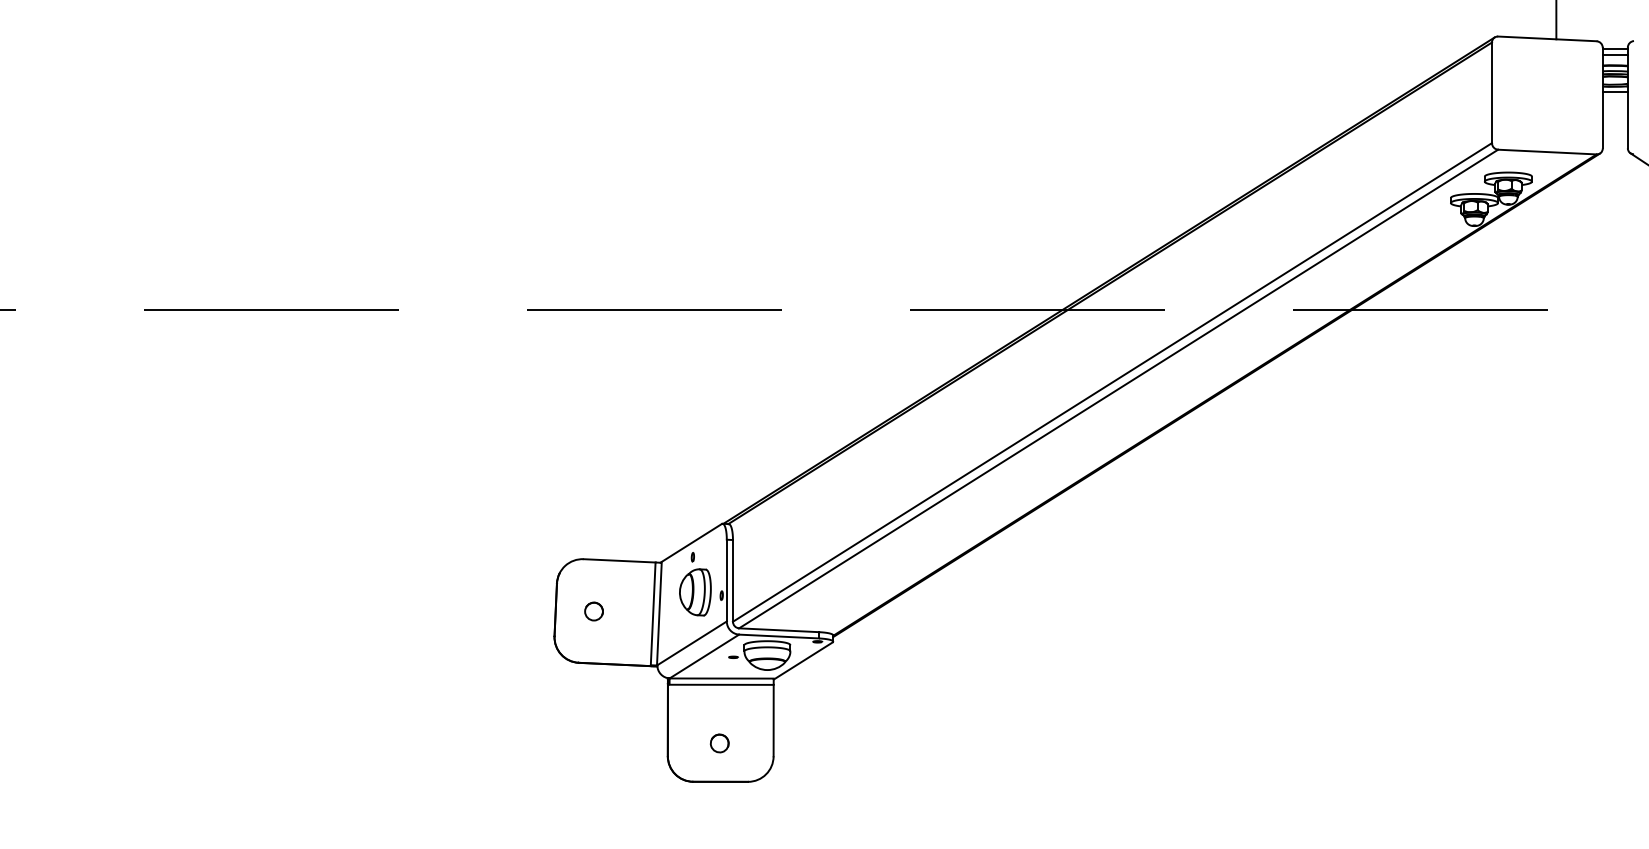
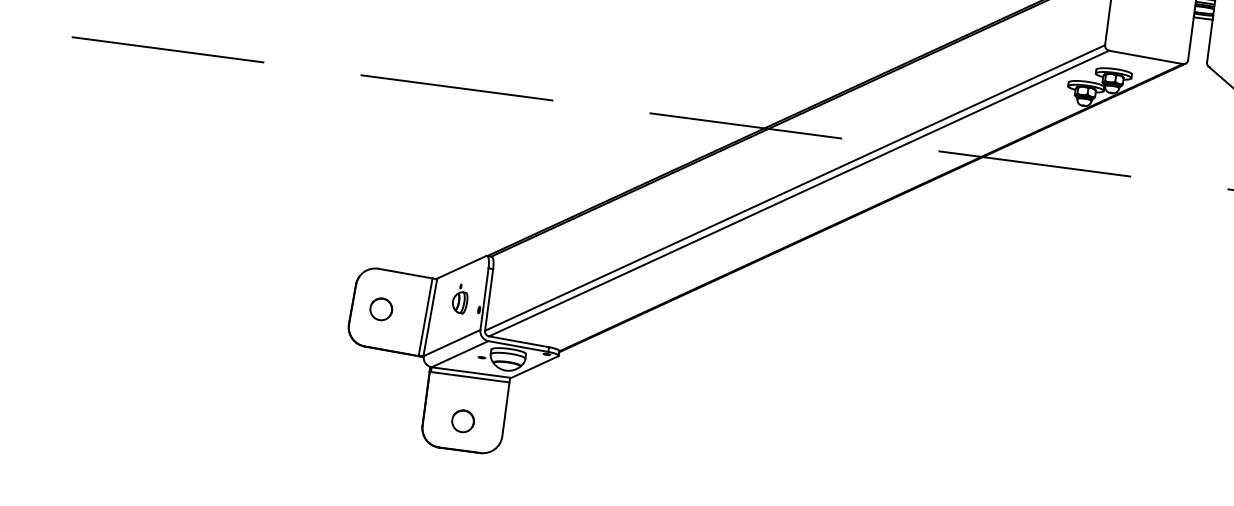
part: (695, 584) -> (460, 298), size x0.6
part: (593, 611) -> (380, 309), size x1.6
part: (719, 743) -> (462, 421), size x1.6

